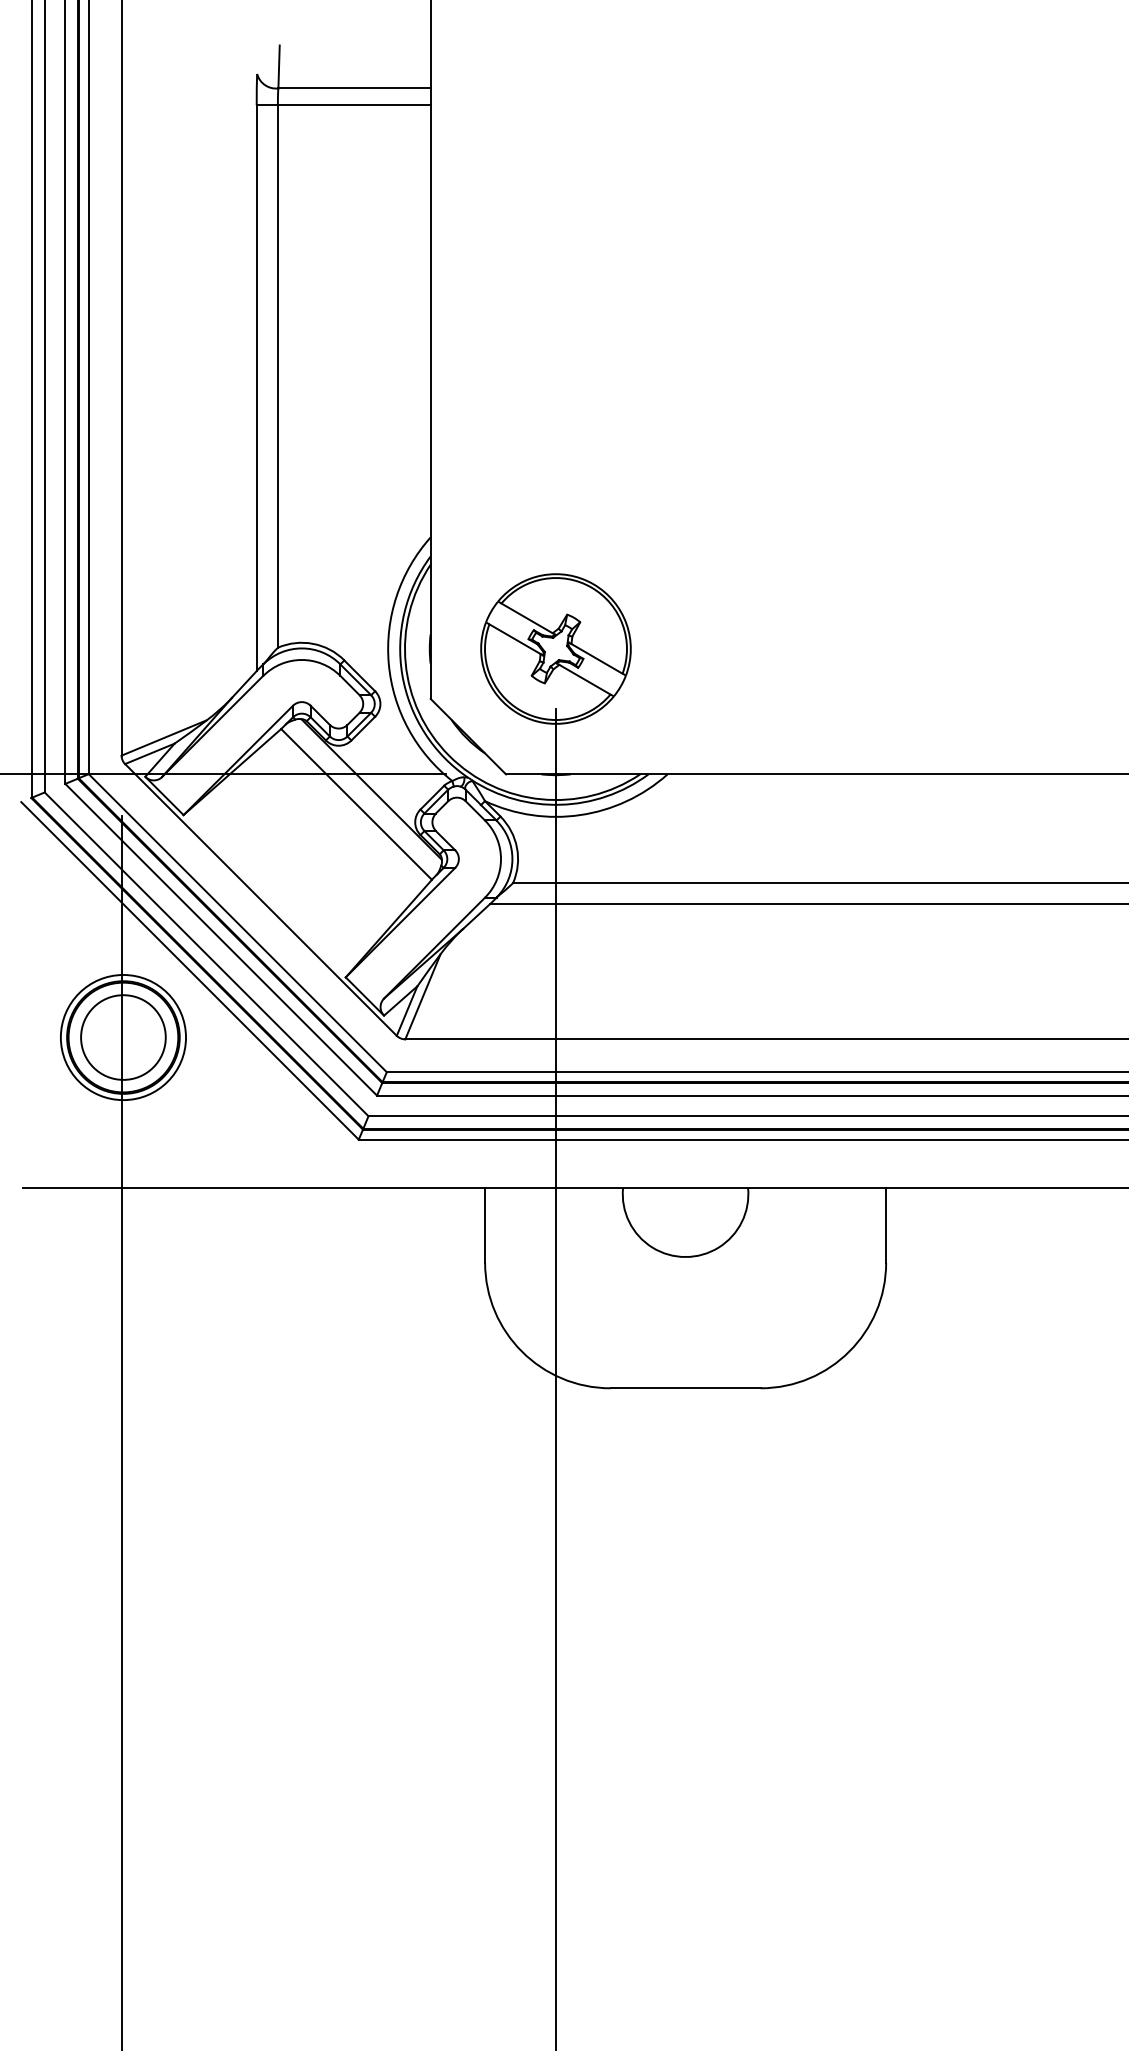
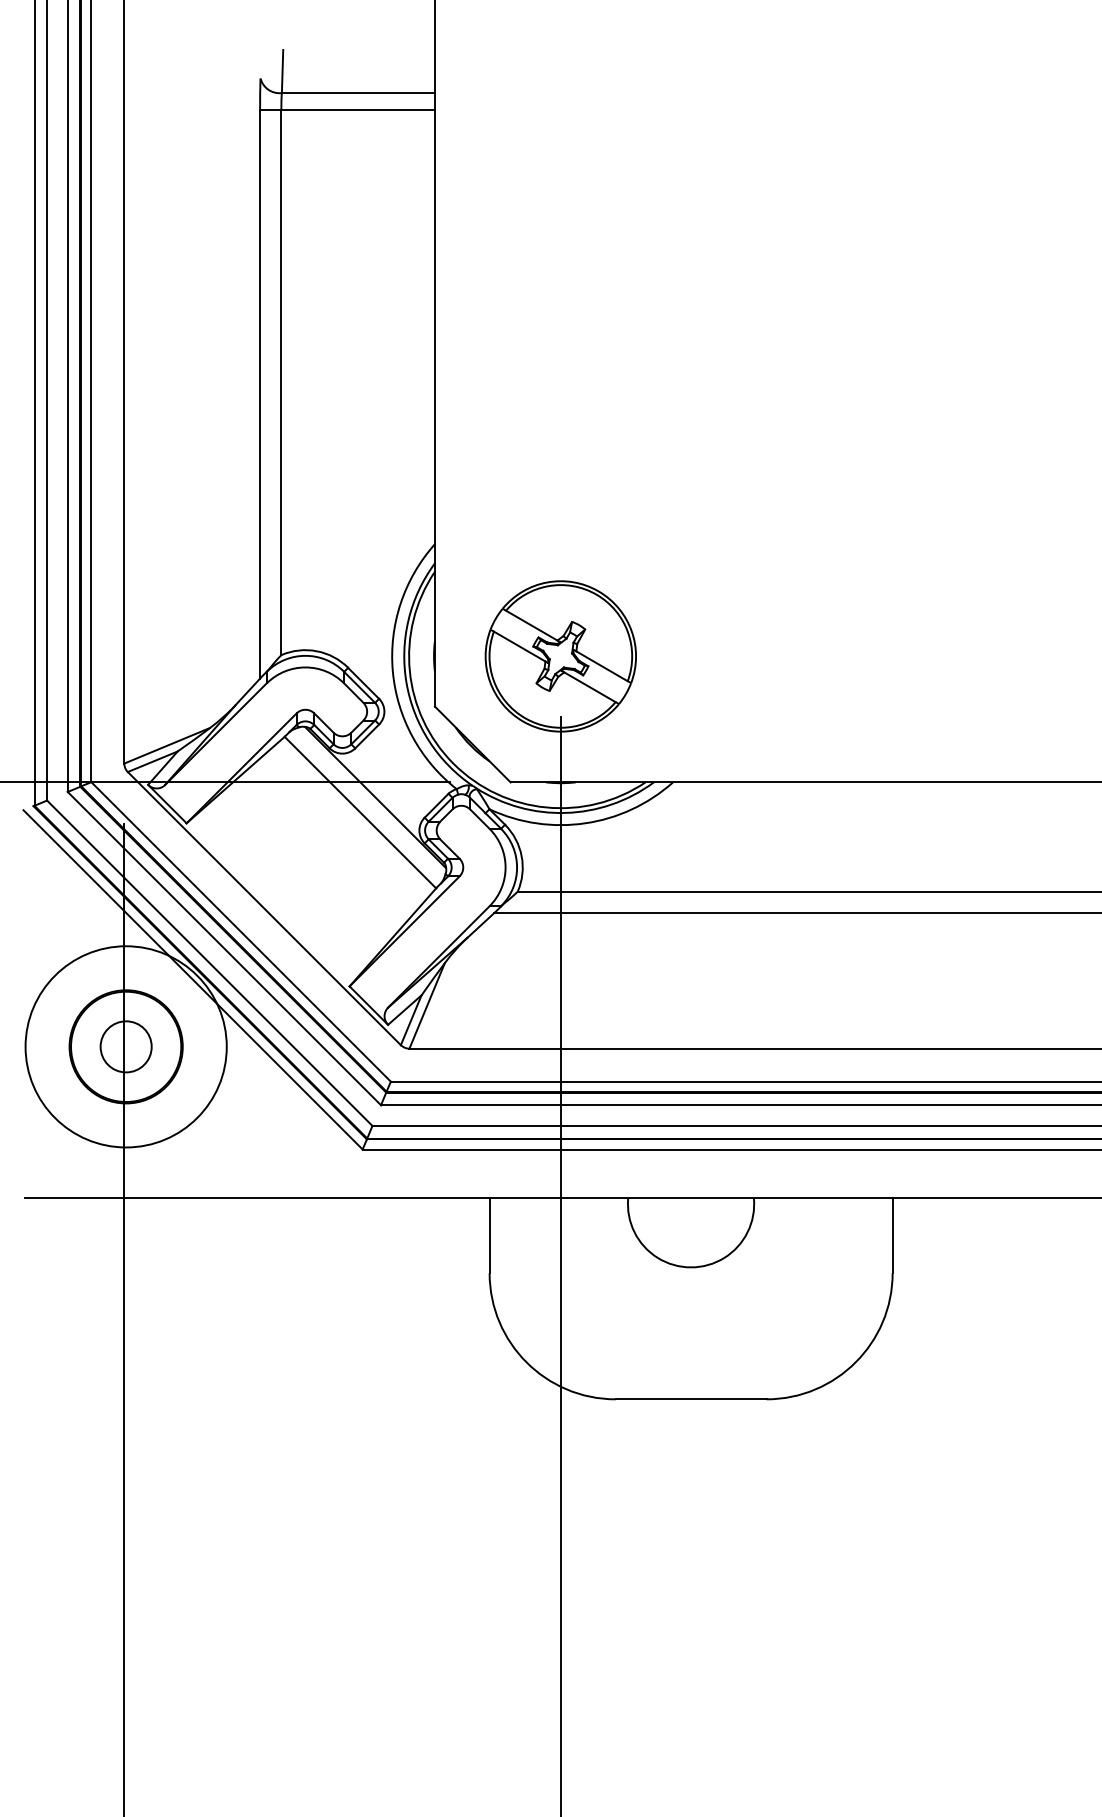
circle: (123, 1037) -> (126, 1046), size x0.6
circle: (123, 1037) -> (126, 1046), size x1.6

